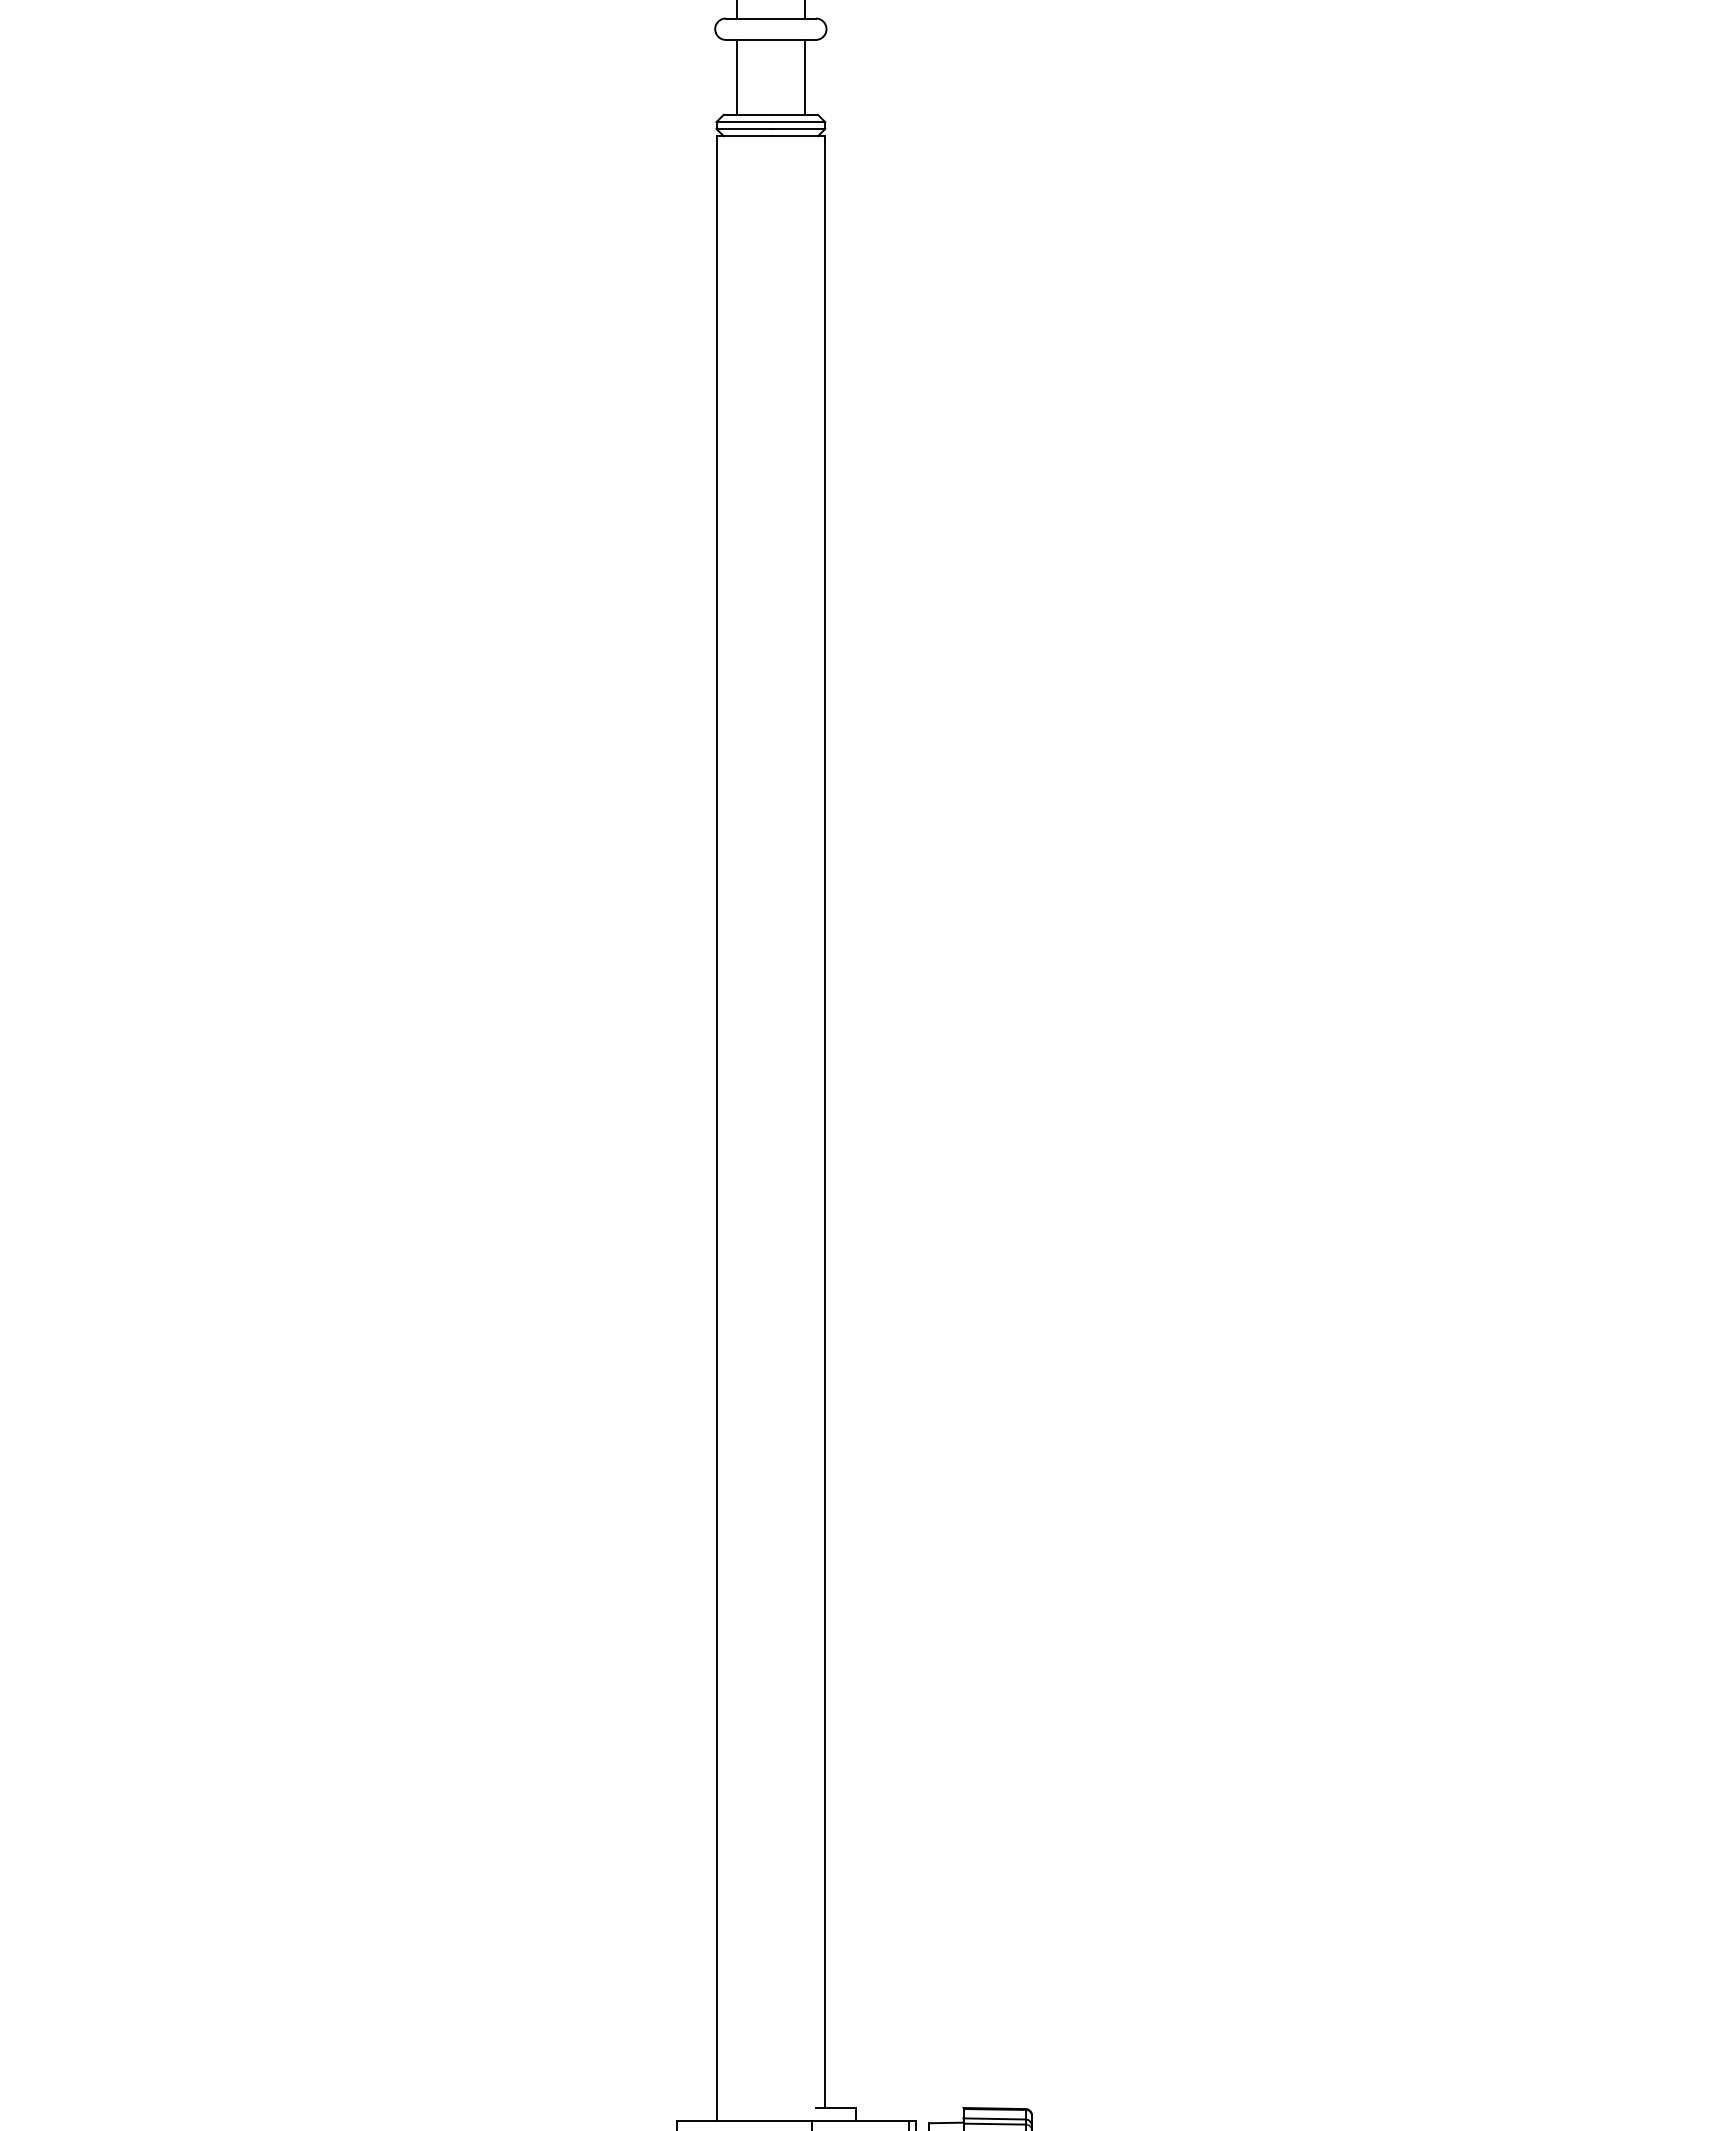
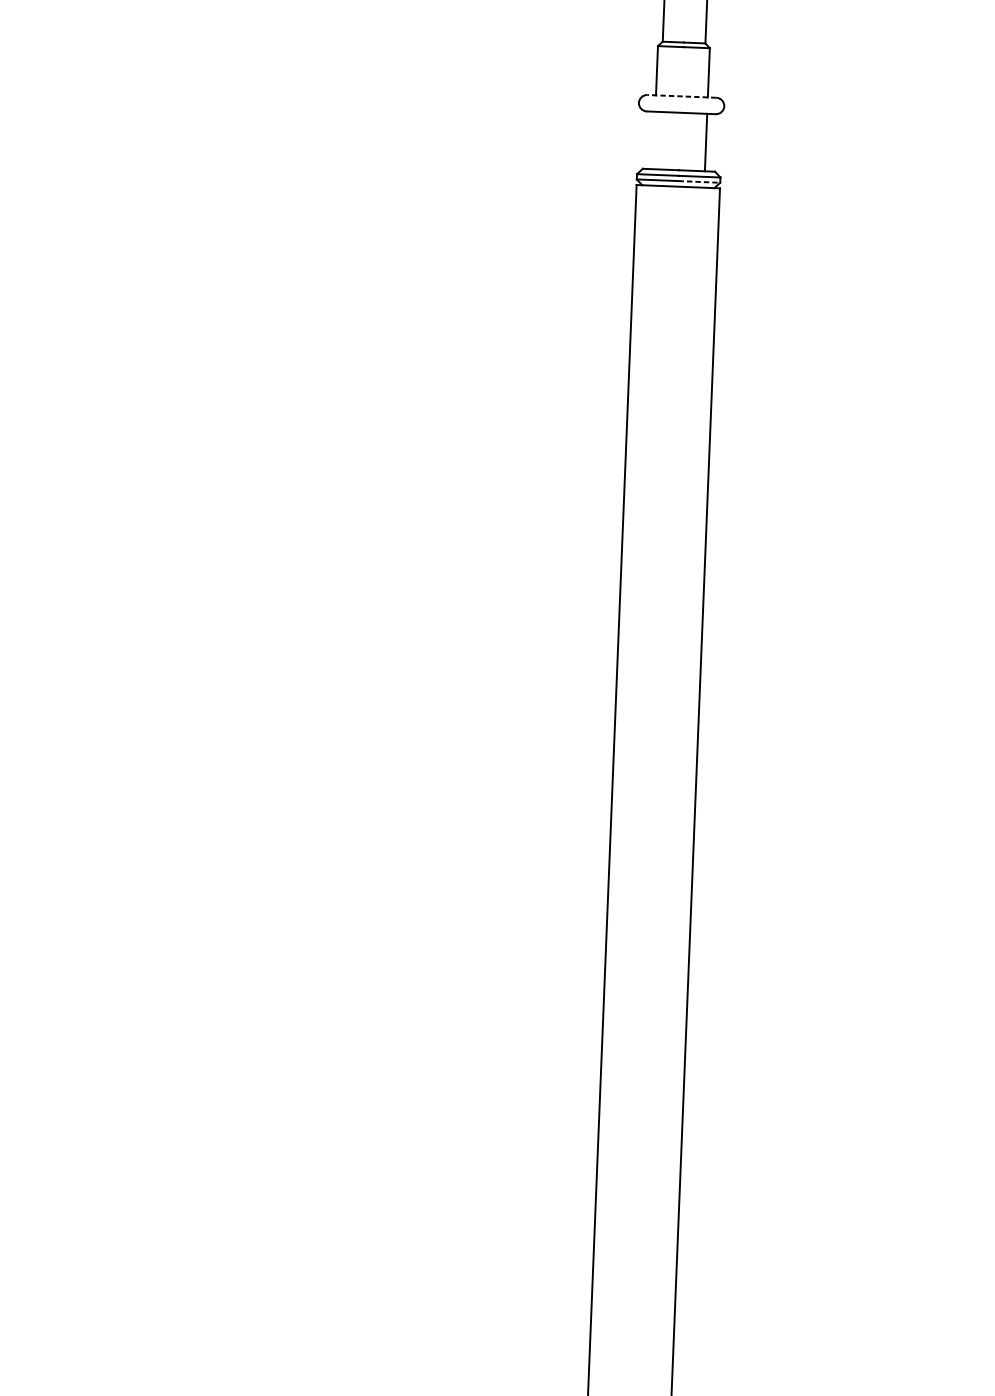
line: (770, 18) -> (681, 96), solid -> dashed
line: (737, 76) -> (654, 139), removed
line: (798, 128) -> (699, 181), solid -> dashed

